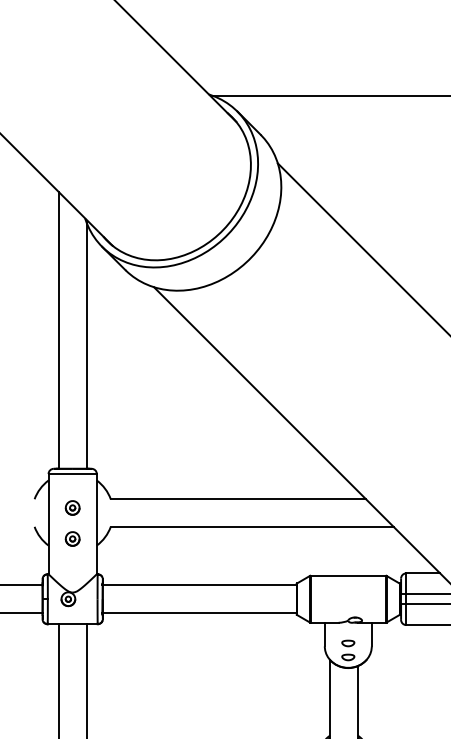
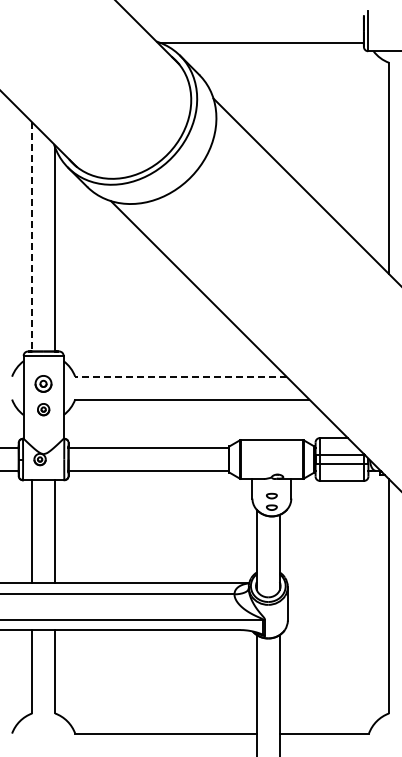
line: (59, 329) -> (32, 236), solid -> dashed
line: (237, 498) -> (180, 376), solid -> dashed
part: (72, 507) -> (43, 383), size x1.4

